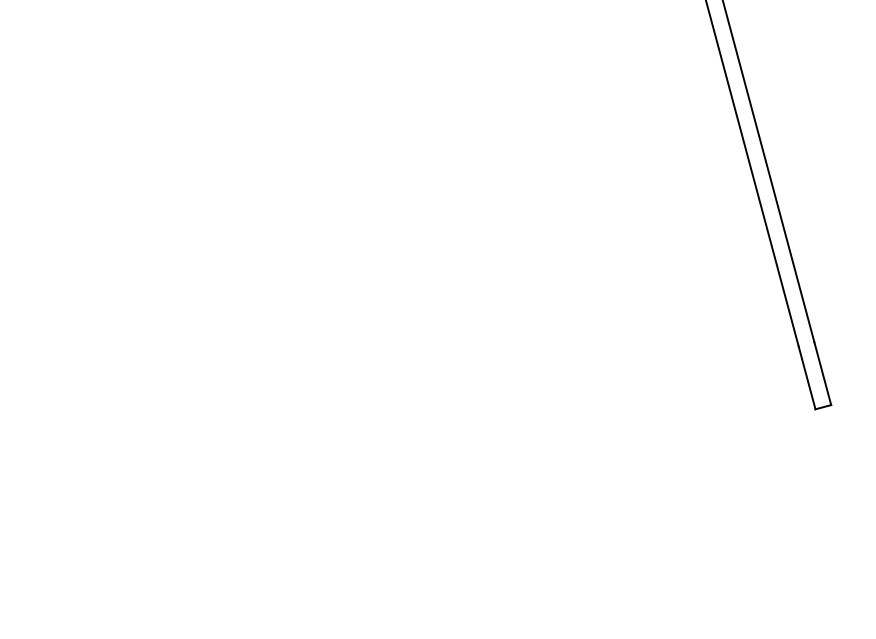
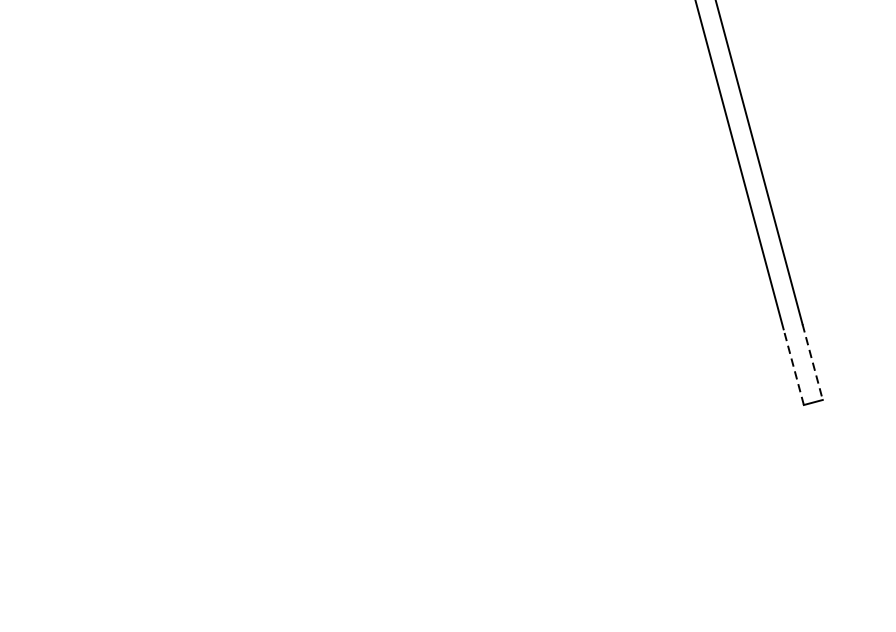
line: (822, 373) -> (812, 361), solid -> dashed
line: (807, 377) -> (794, 366), solid -> dashed

